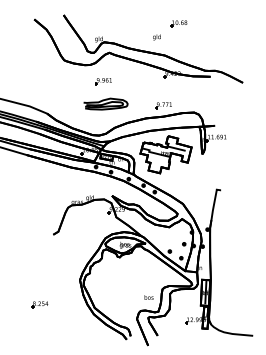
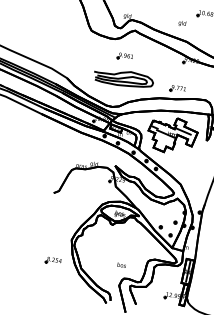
part: (105, 103) -> (123, 77), size x1.43
text: (148, 297) -> (121, 265), moved
part: (39, 304) -> (53, 260), moved

